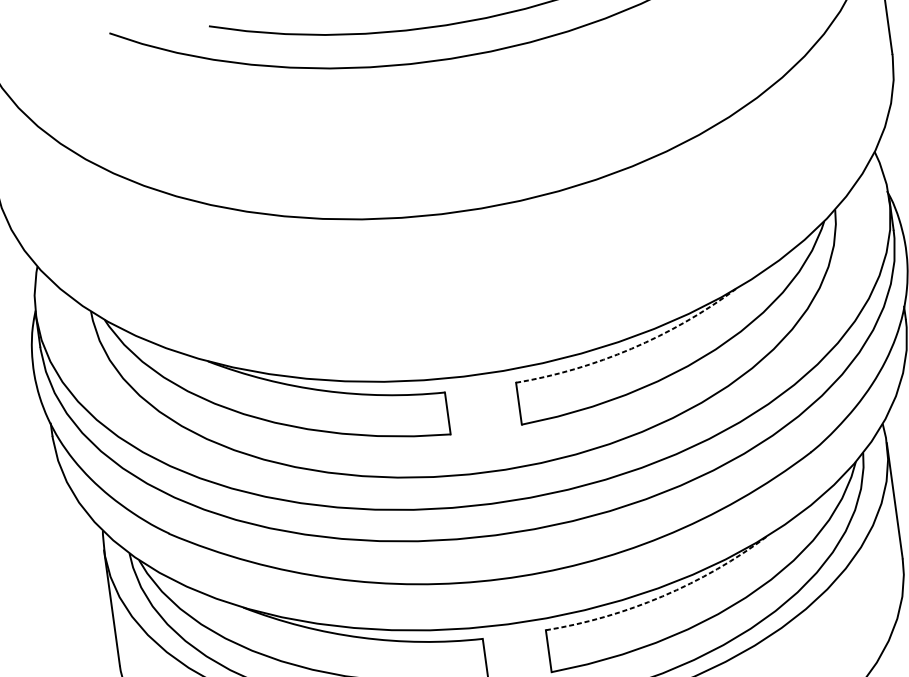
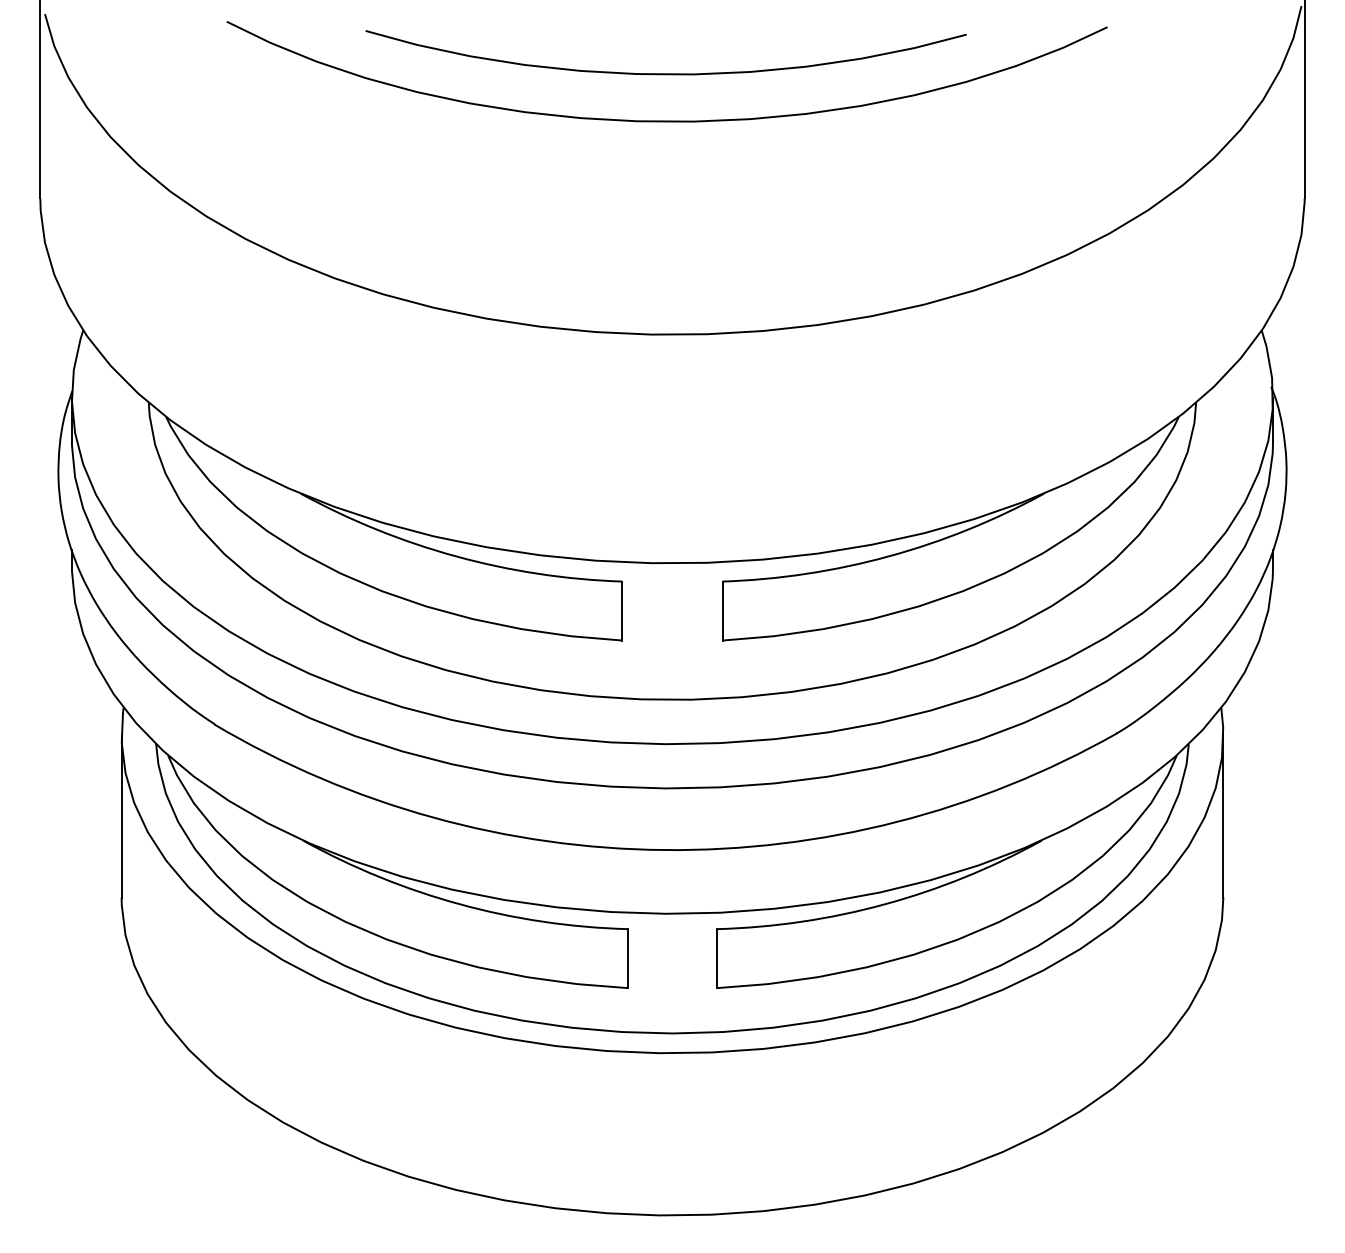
arc: (631, 348) -> (888, 556), dashed -> solid
arc: (662, 596) -> (884, 904), dashed -> solid

